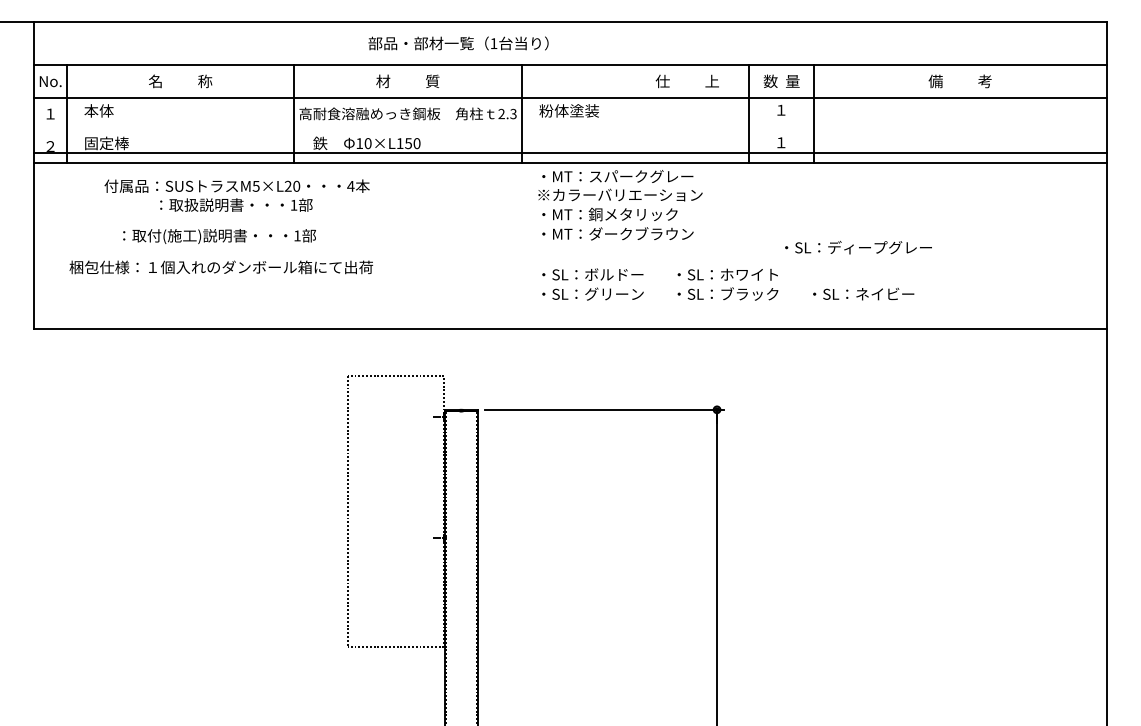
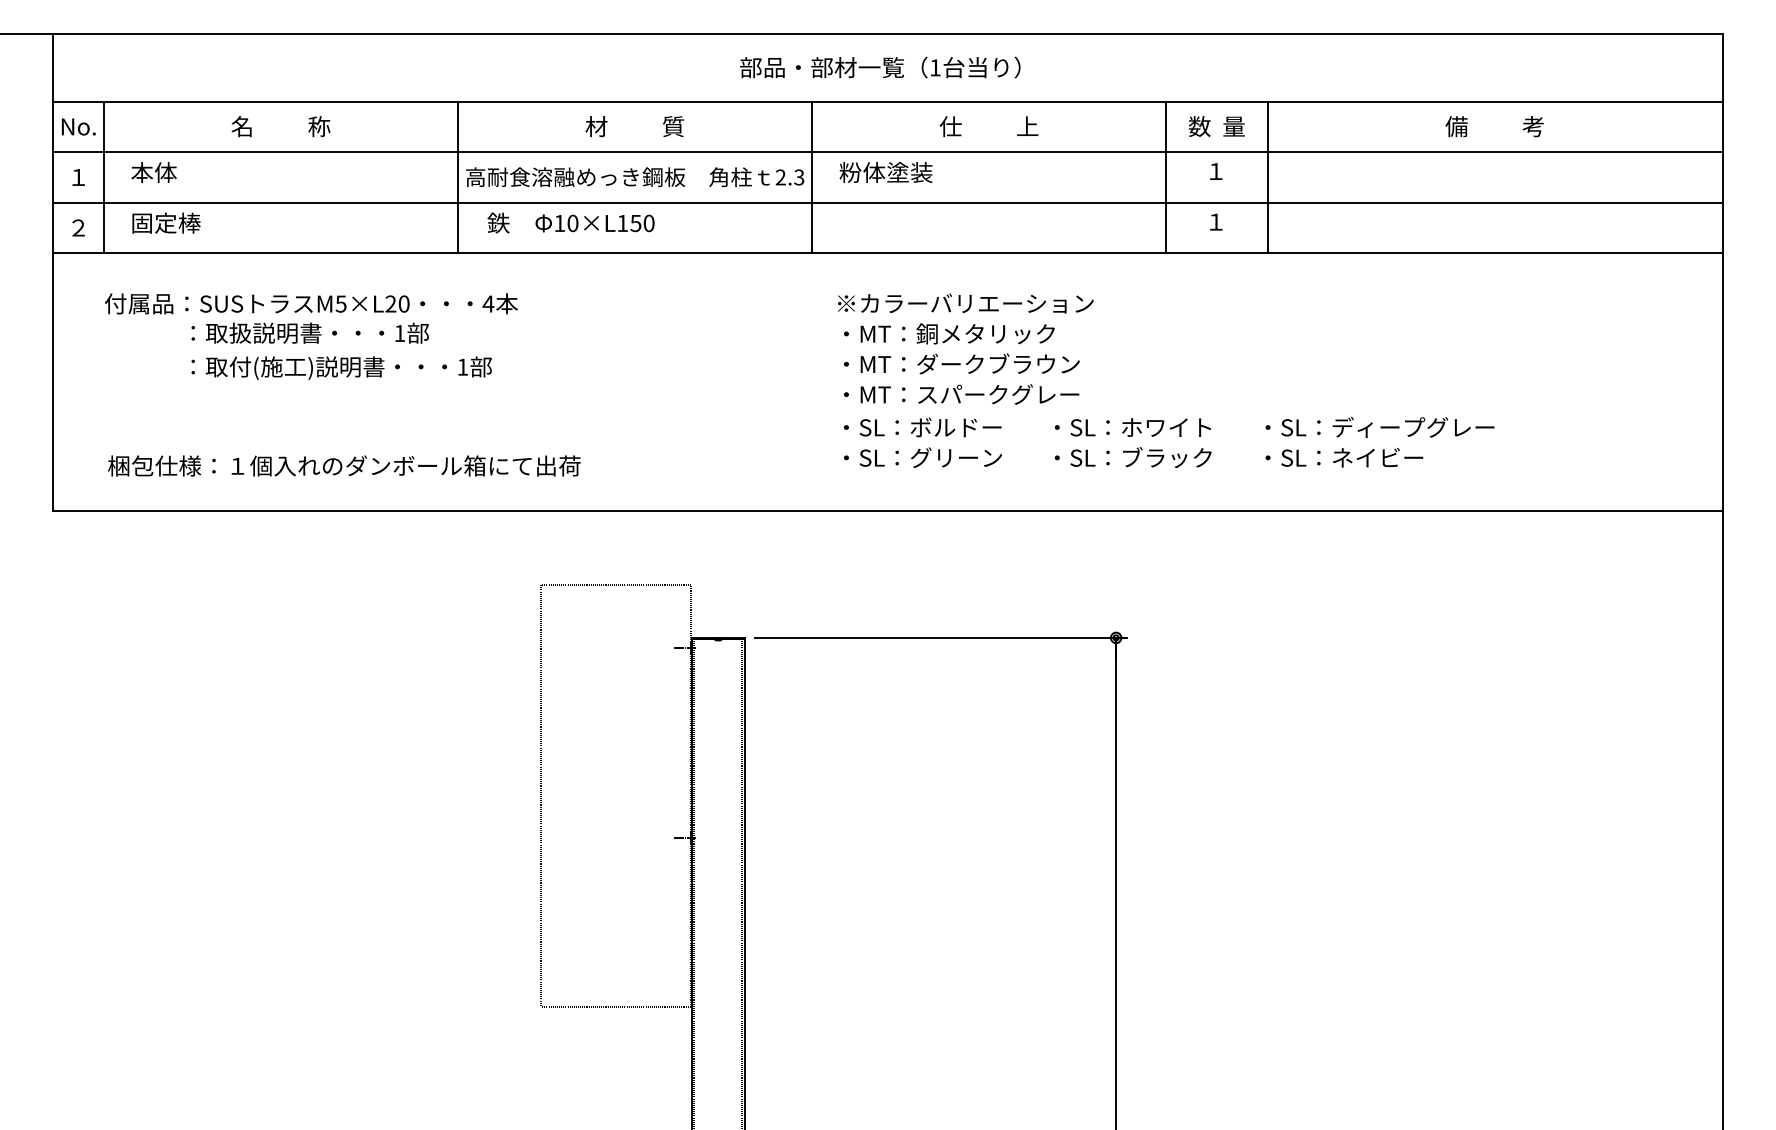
text: (458, 43) -> (880, 67), moved
text: (686, 81) -> (987, 126), moved
line: (570, 153) -> (888, 203), moved
text: (617, 176) -> (961, 394), moved
text: (236, 195) -> (310, 318), moved
text: (858, 247) -> (1379, 427), moved
text: (221, 267) -> (344, 466), moved

